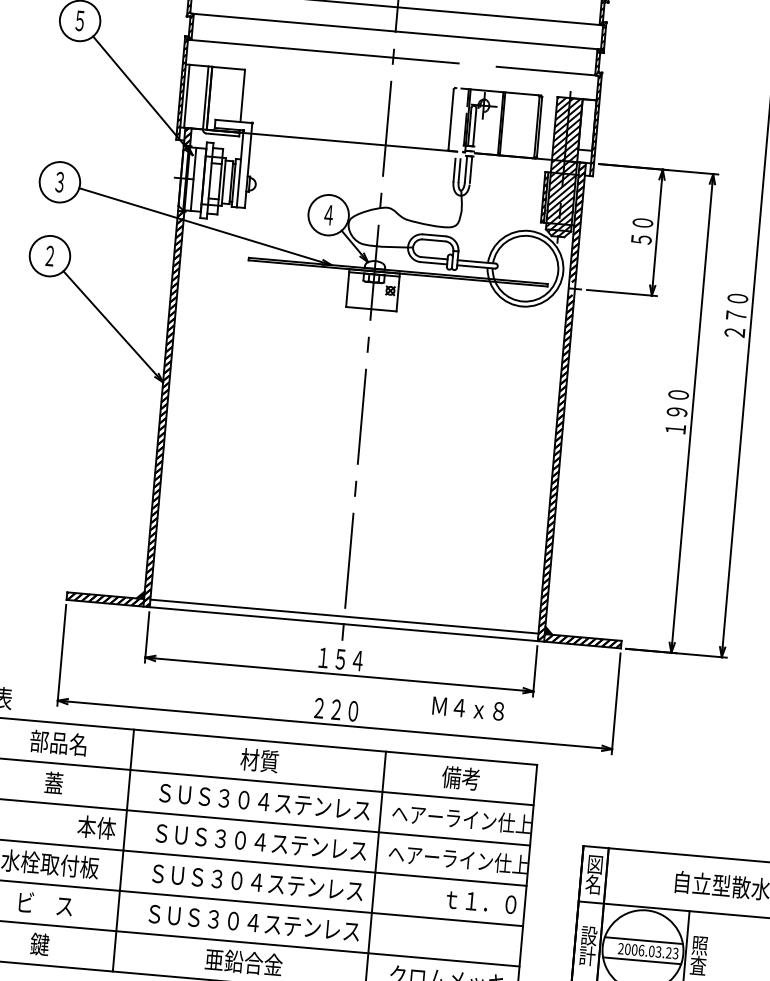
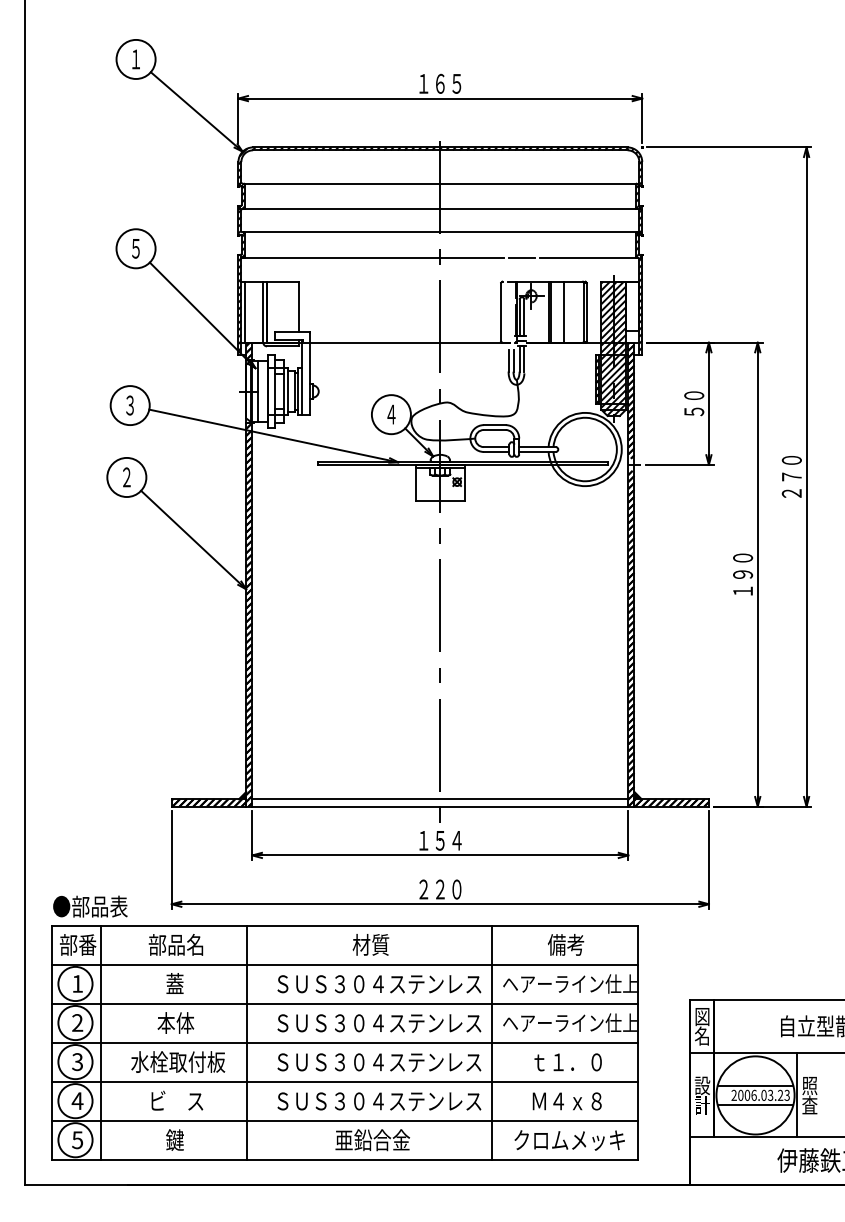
line: (477, 64) -> (521, 257), added
line: (515, 124) -> (563, 311), added
text: (467, 708) -> (566, 1101), moved
text: (96, 827) -> (175, 1022), moved
text: (480, 902) -> (567, 1062), moved

